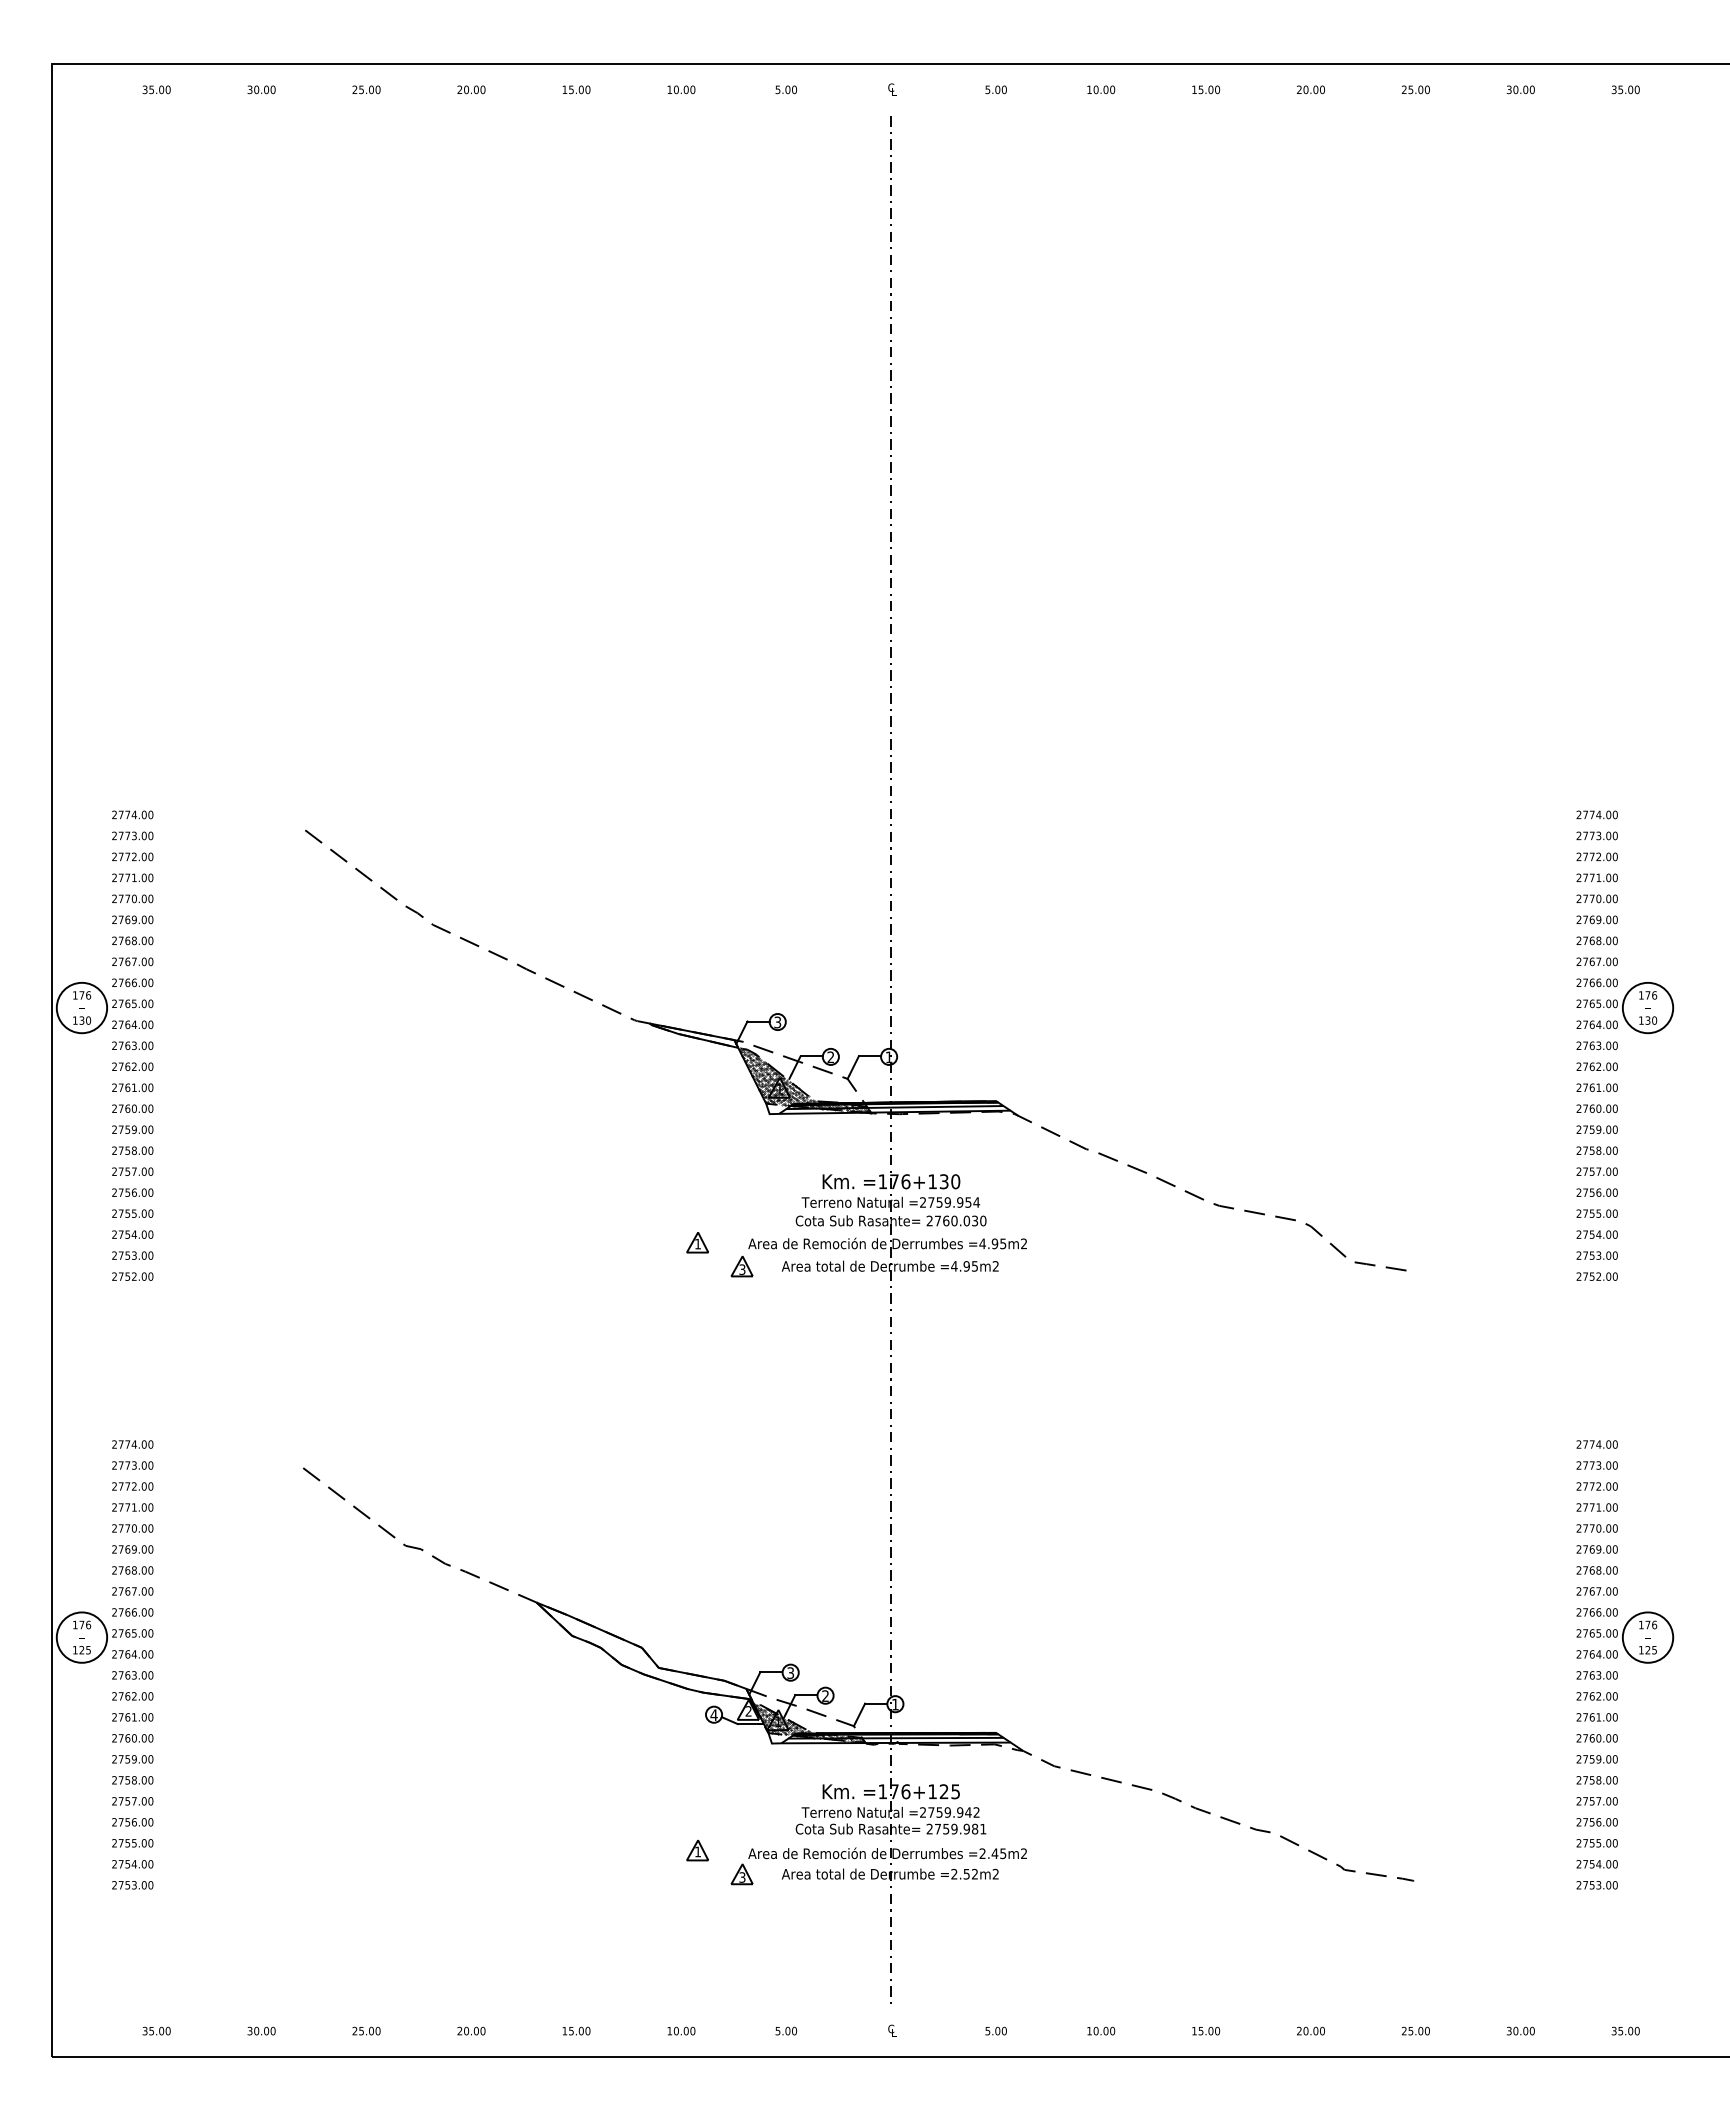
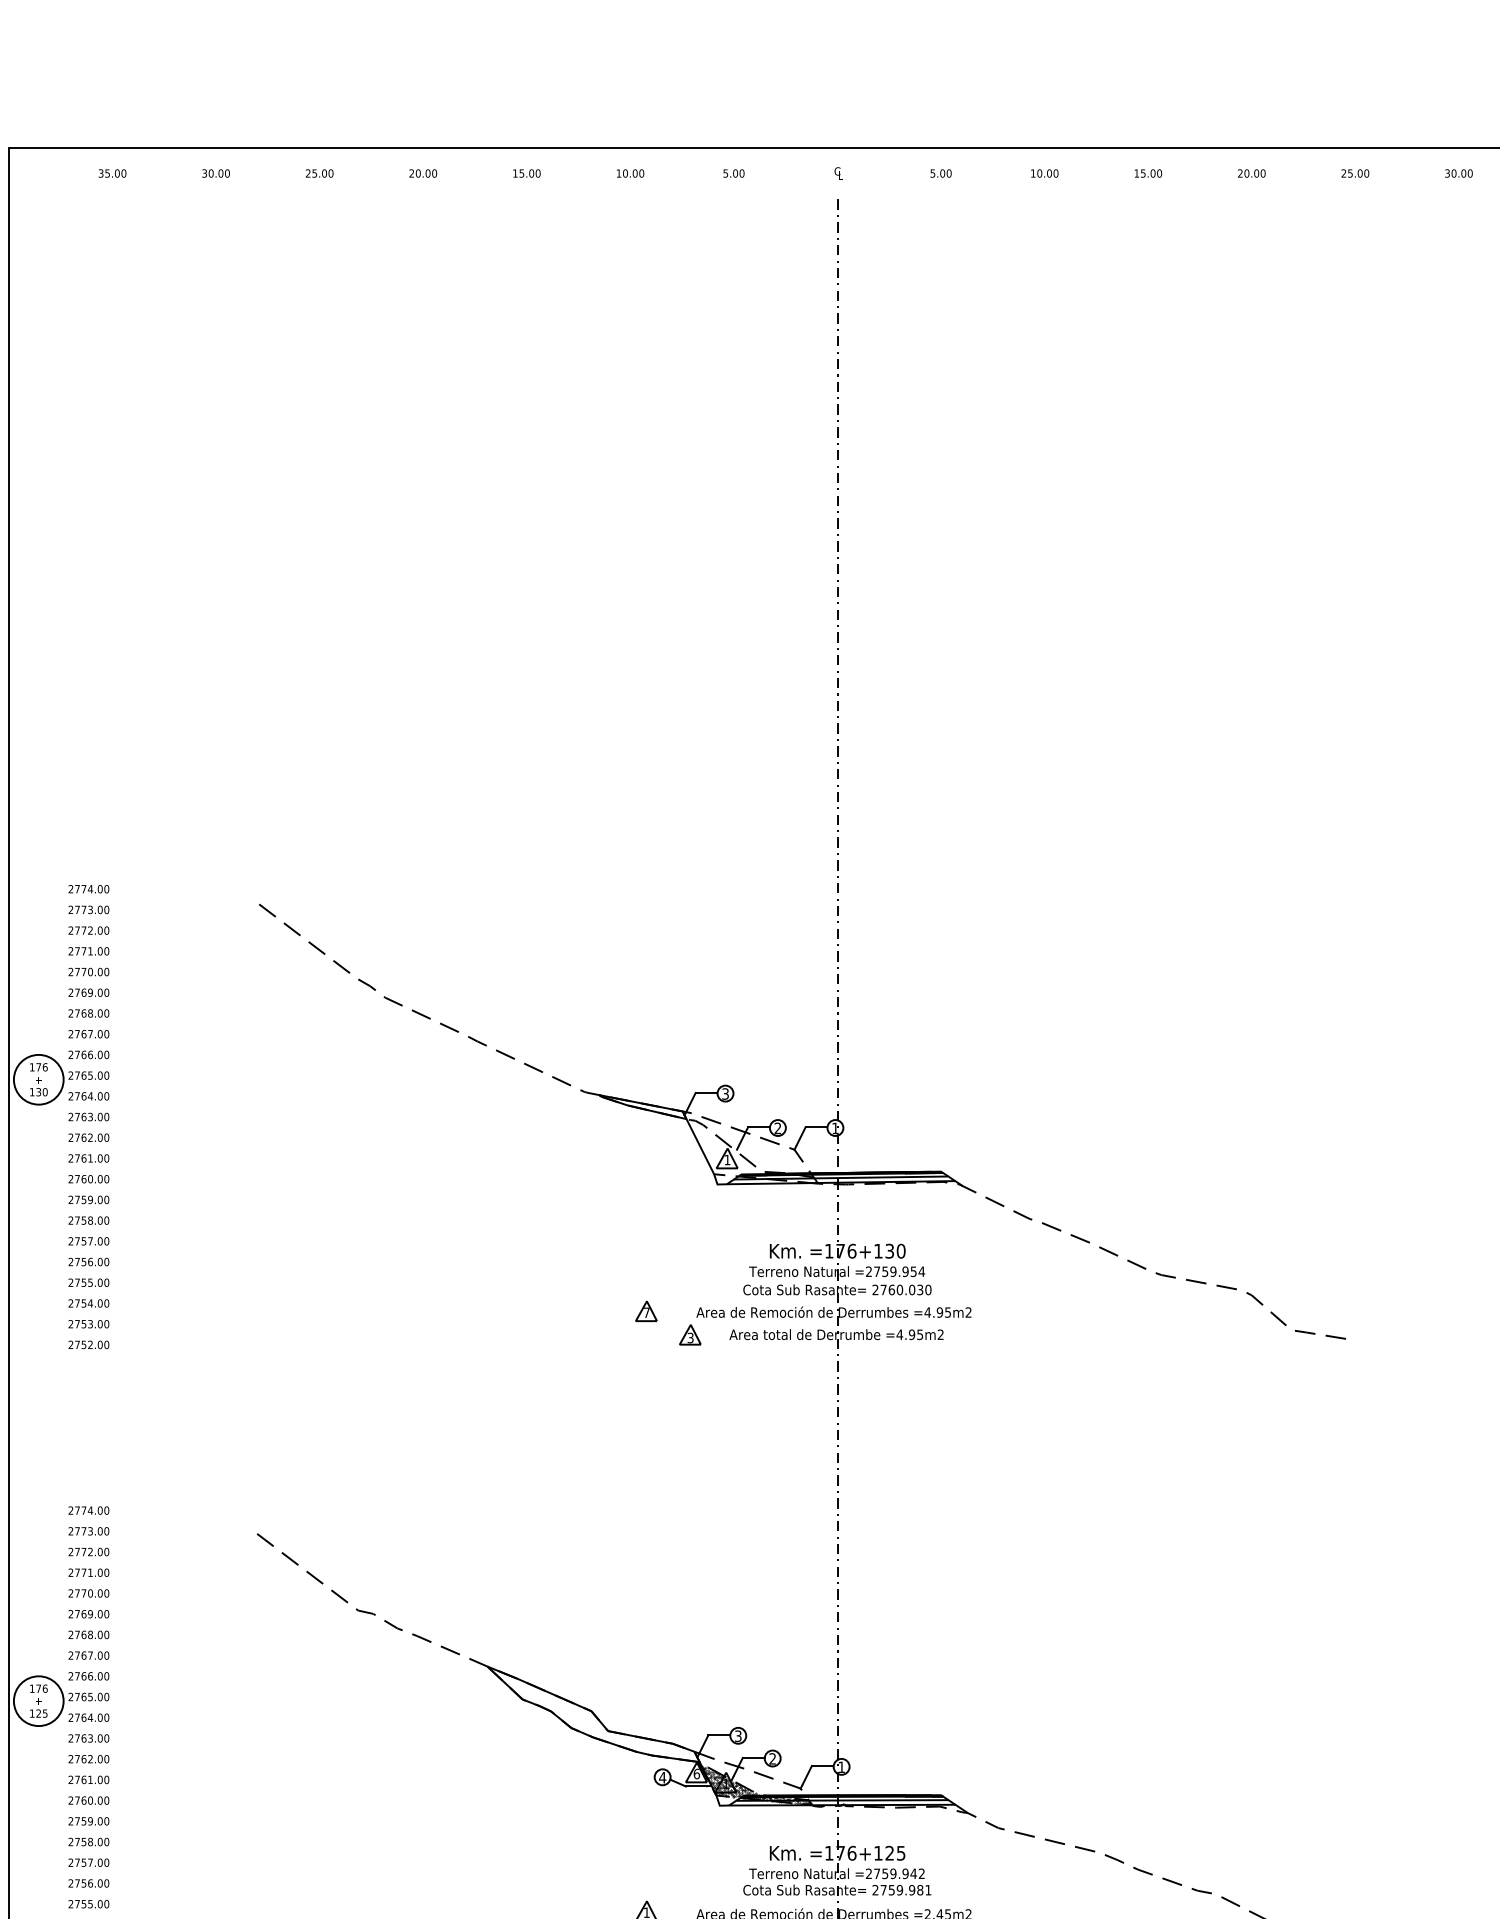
hatch: (804, 1080) -> (751, 1151), removed
text: (697, 1243) -> (646, 1312), 1 -> 7
text: (748, 1711) -> (696, 1774), 2 -> 6

